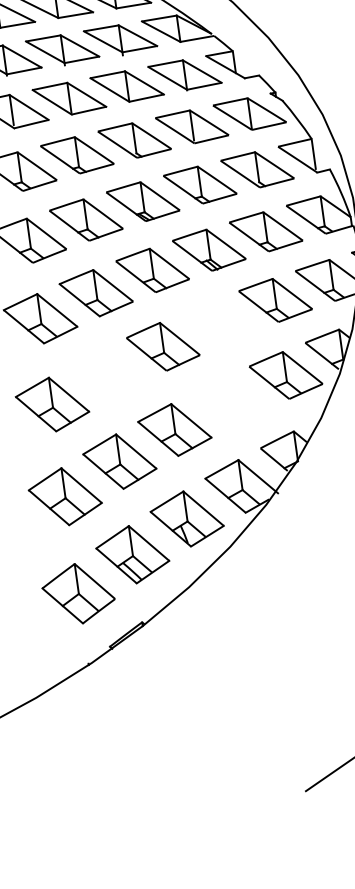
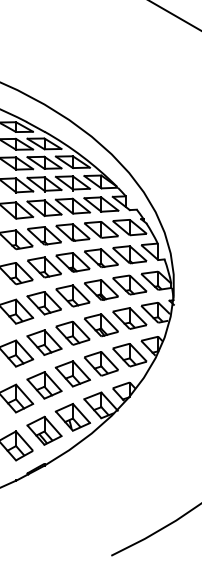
part: (217, 323) -> (100, 325), added
part: (107, 373) -> (44, 342), added
part: (230, 400) -> (101, 363), added

